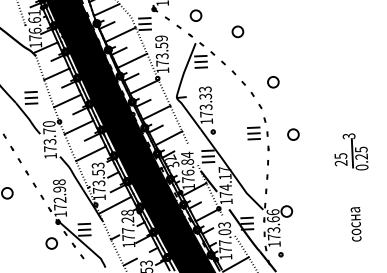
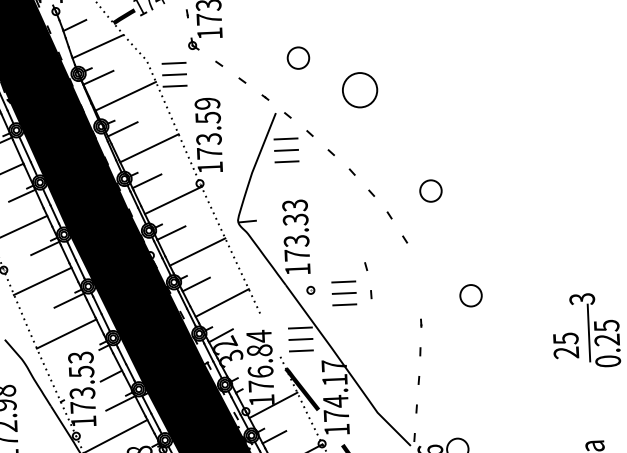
part: (195, 15) -> (297, 57), moved
part: (237, 31) -> (359, 89), size x1.6
part: (257, 128) -> (351, 283), moved

